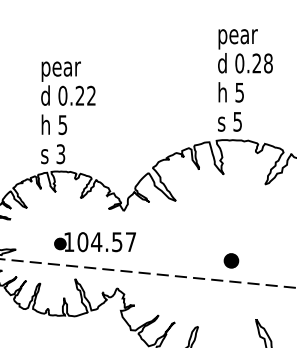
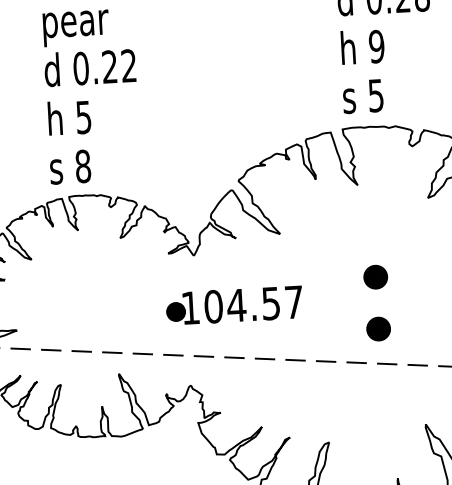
text: (239, 92) -> (376, 46), 5 -> 9
text: (60, 154) -> (82, 166), 3 -> 8
part: (231, 229) -> (375, 276), added
part: (94, 242) -> (233, 306), moved

